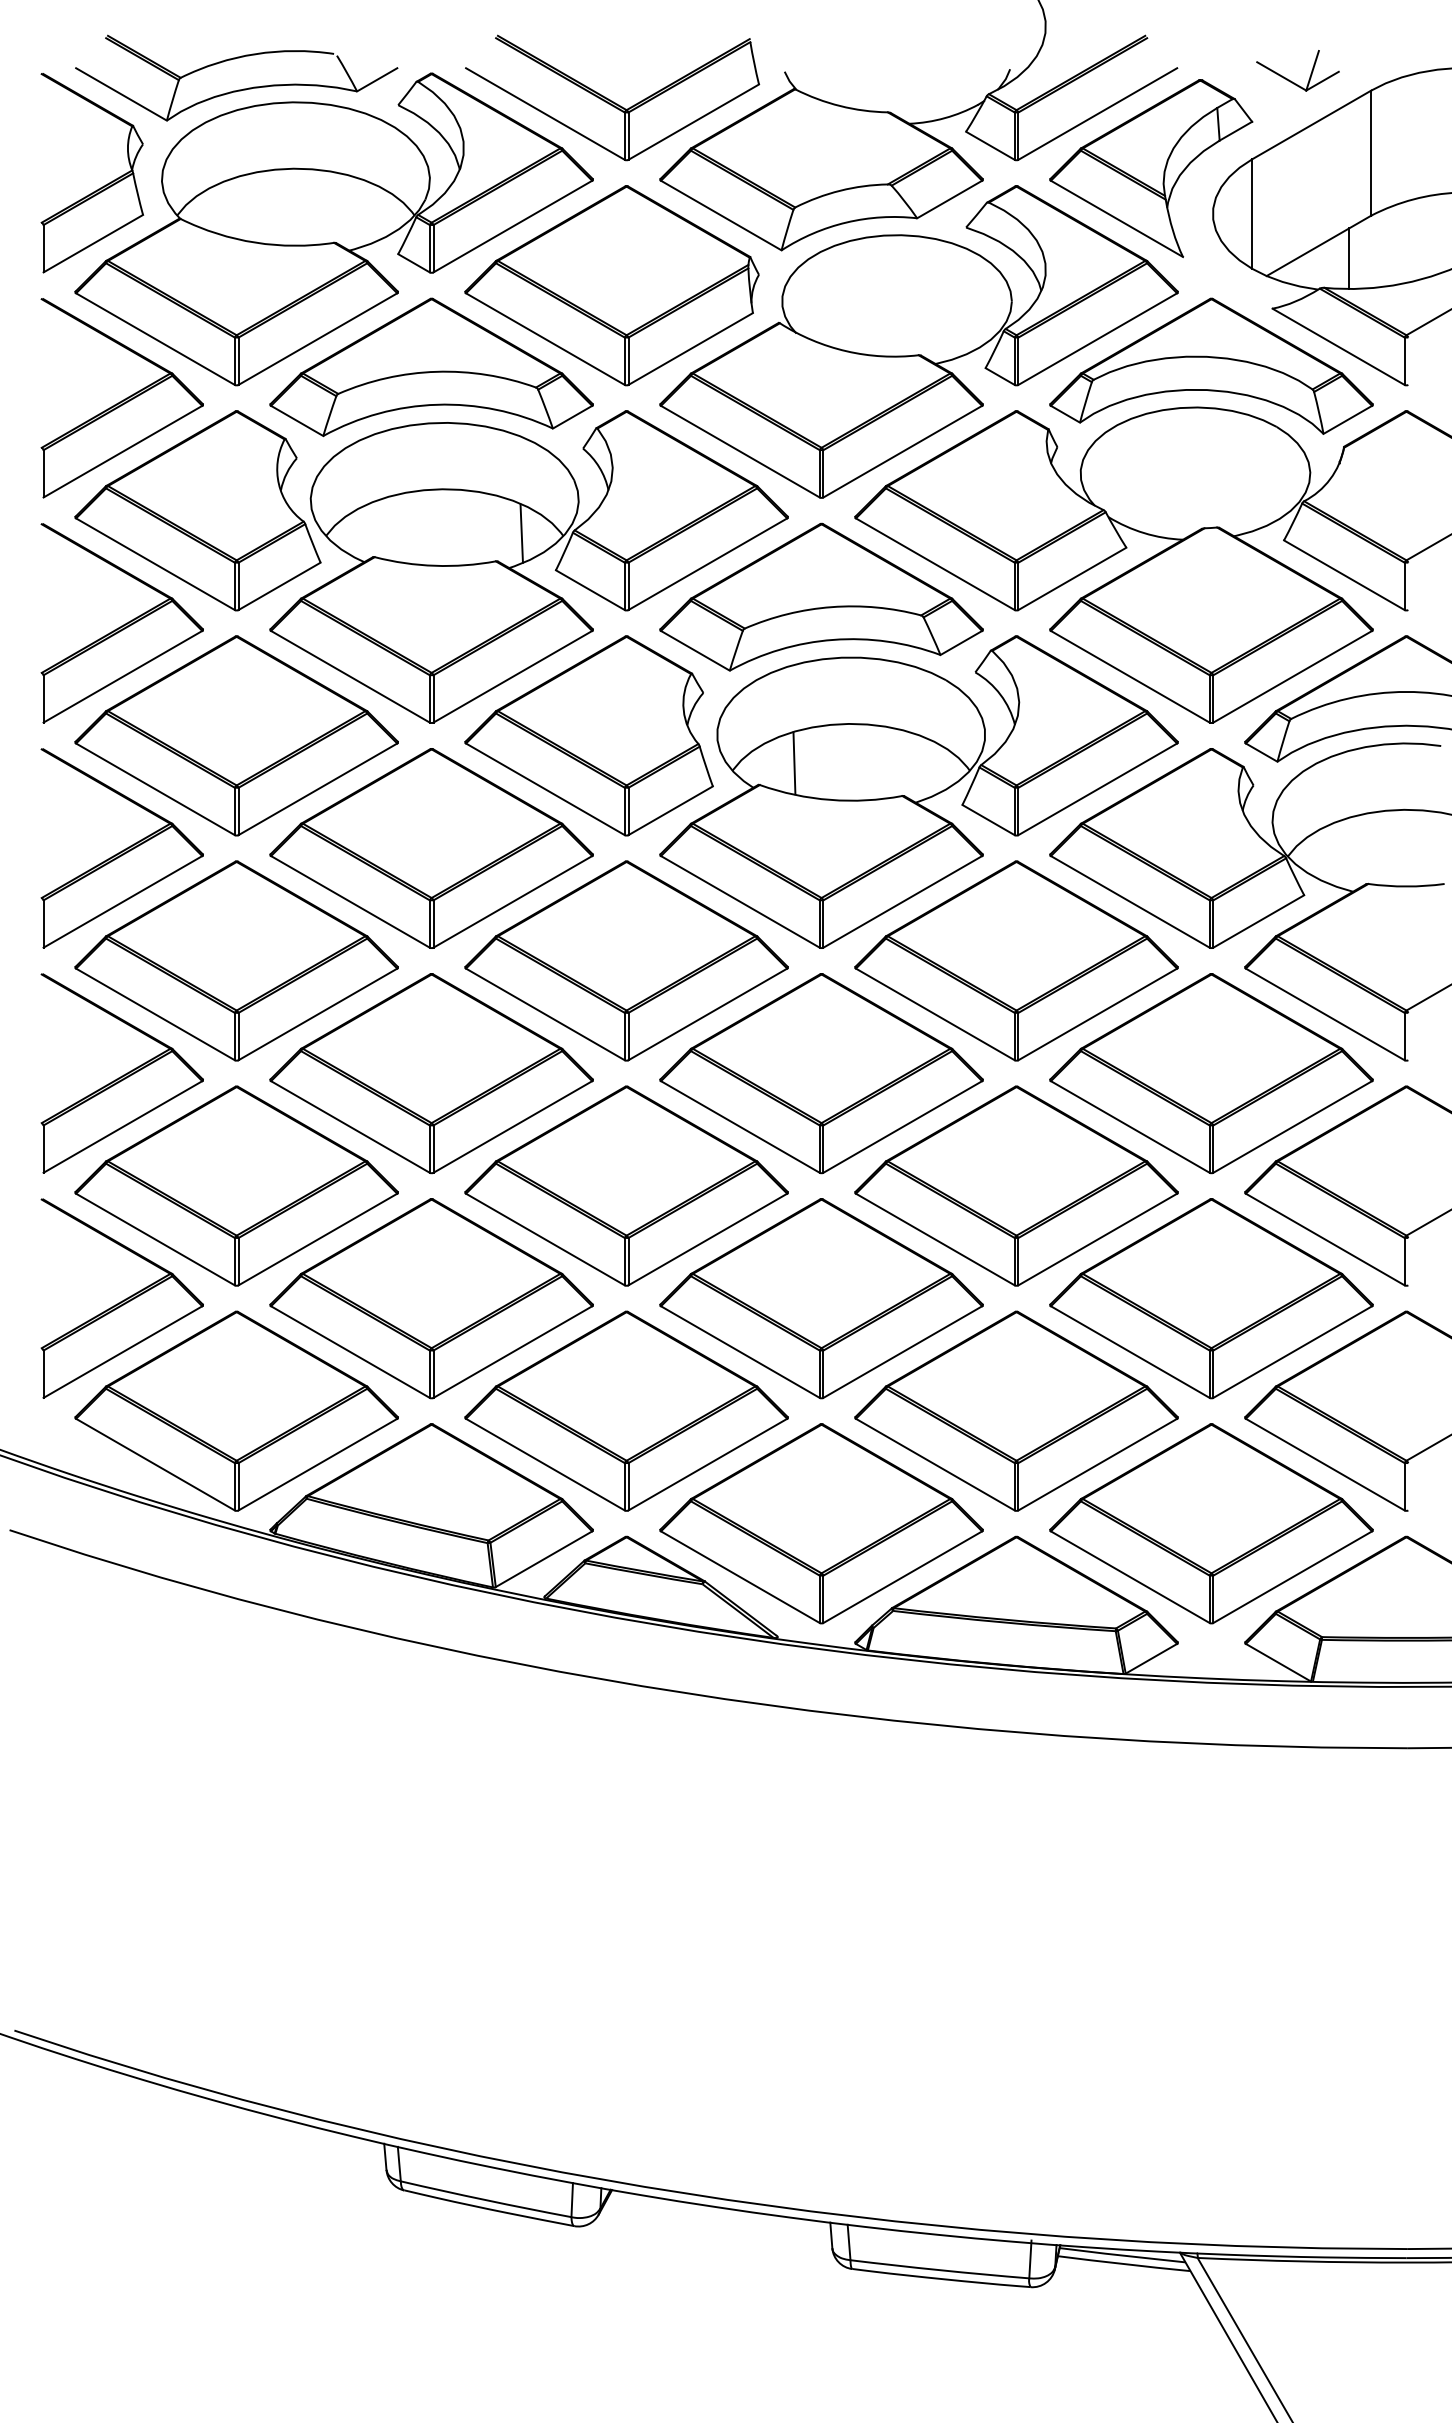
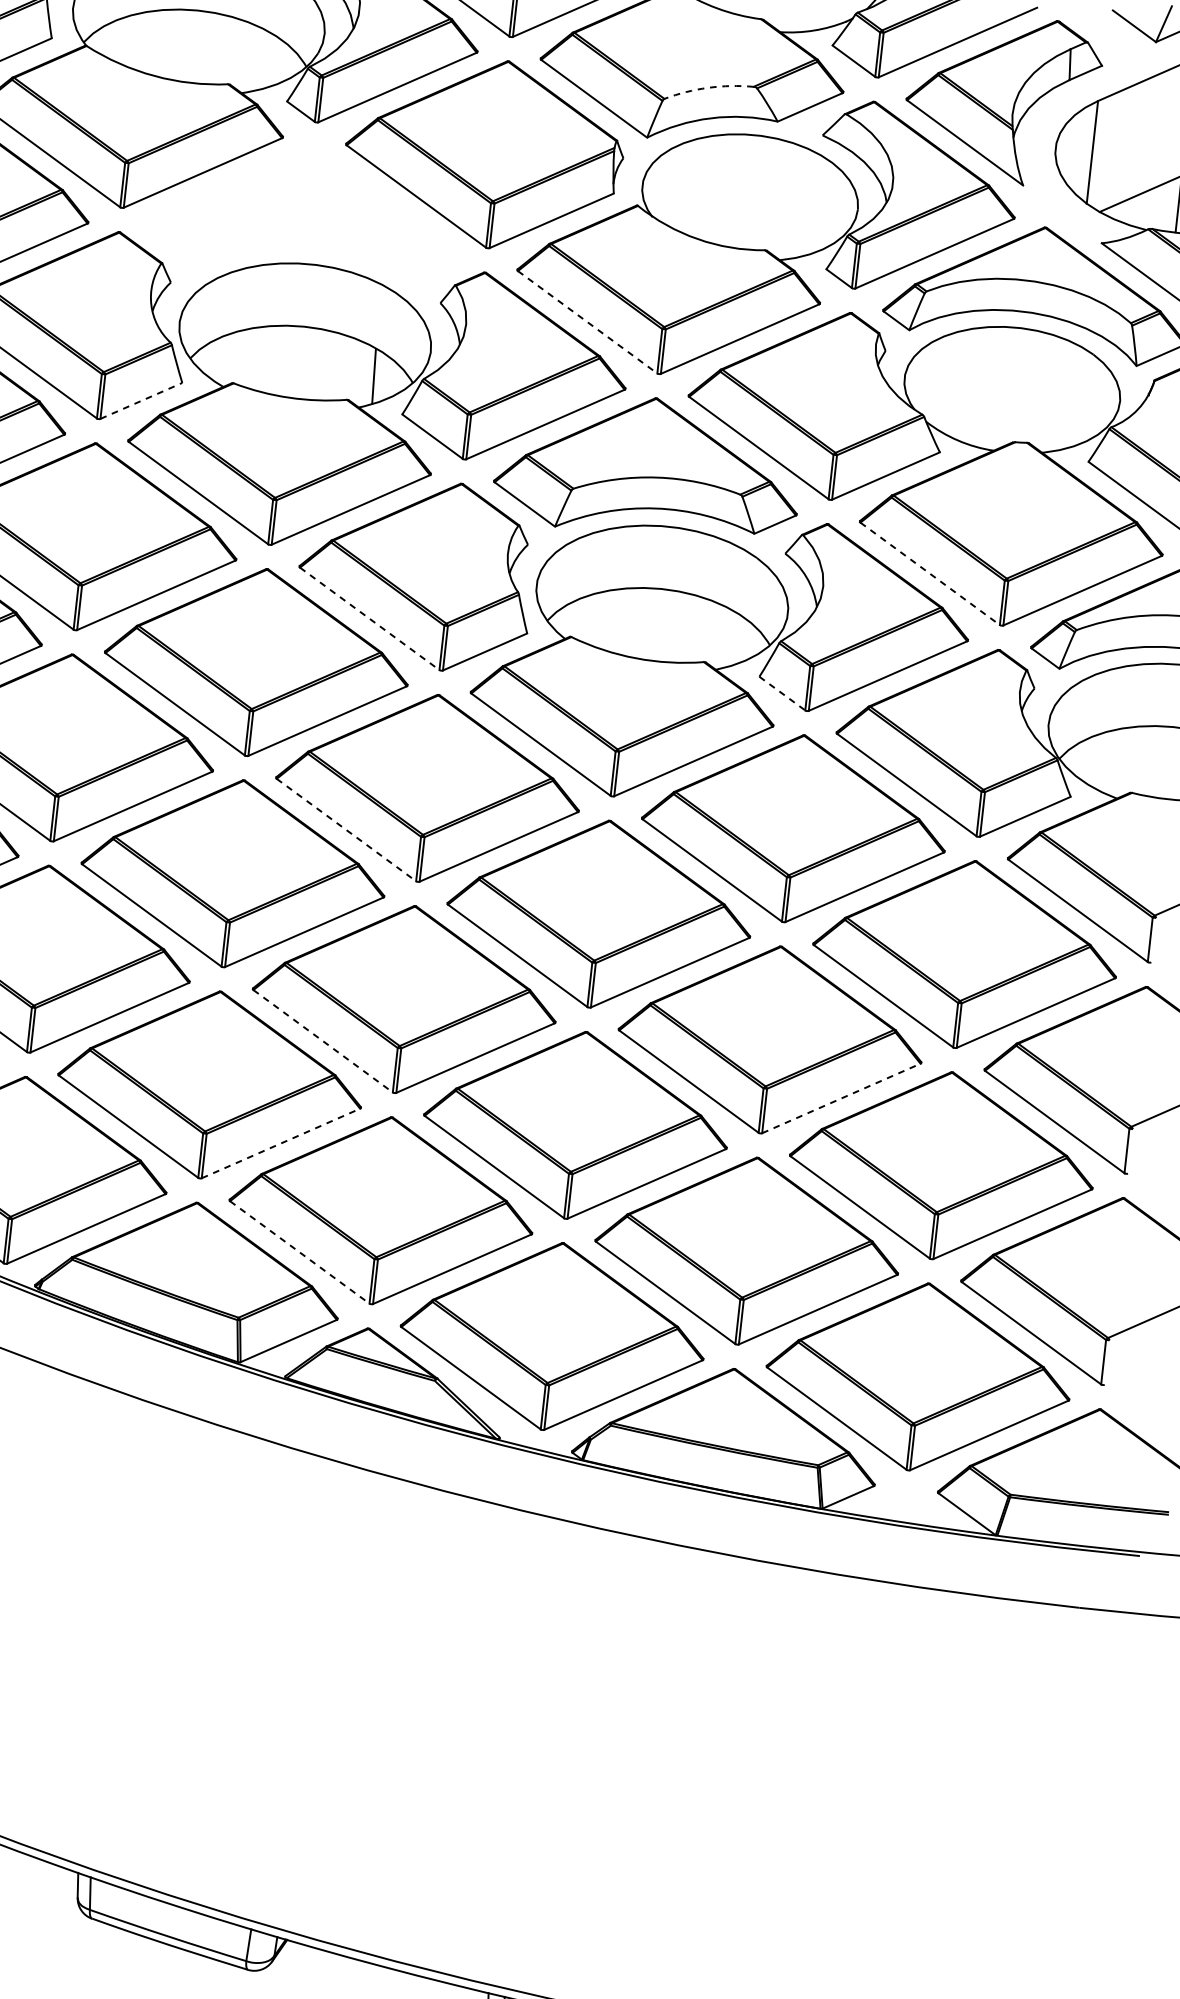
arc: (840, 190) -> (708, 87), solid -> dashed
part: (431, 367) -> (306, 211), removed
line: (740, 451) -> (587, 322), solid -> dashed
line: (280, 586) -> (142, 401), solid -> dashed
line: (1130, 676) -> (930, 573), solid -> dashed
line: (794, 763) -> (606, 620), removed
line: (545, 789) -> (369, 619), solid -> dashed
line: (989, 820) -> (783, 694), solid -> dashed
line: (545, 1014) -> (346, 830), solid -> dashed
line: (545, 1239) -> (323, 1041), solid -> dashed
line: (1097, 1239) -> (841, 1098), solid -> dashed
line: (512, 1352) -> (280, 1143), solid -> dashed
line: (545, 1464) -> (299, 1252), solid -> dashed

